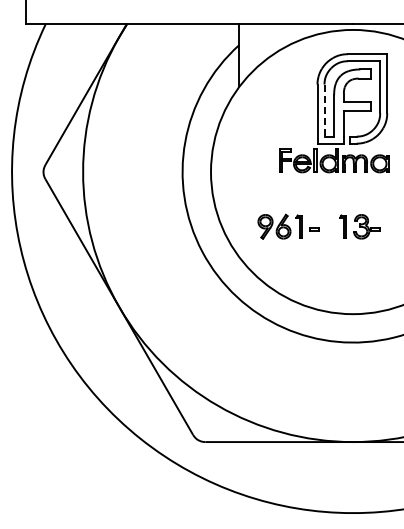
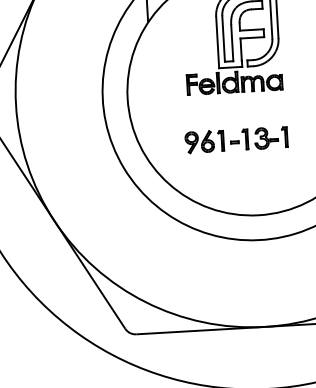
line: (324, 111) -> (223, 39), dashed -> solid
part: (288, 226) -> (211, 141), moved
part: (387, 226) -> (284, 137), added

